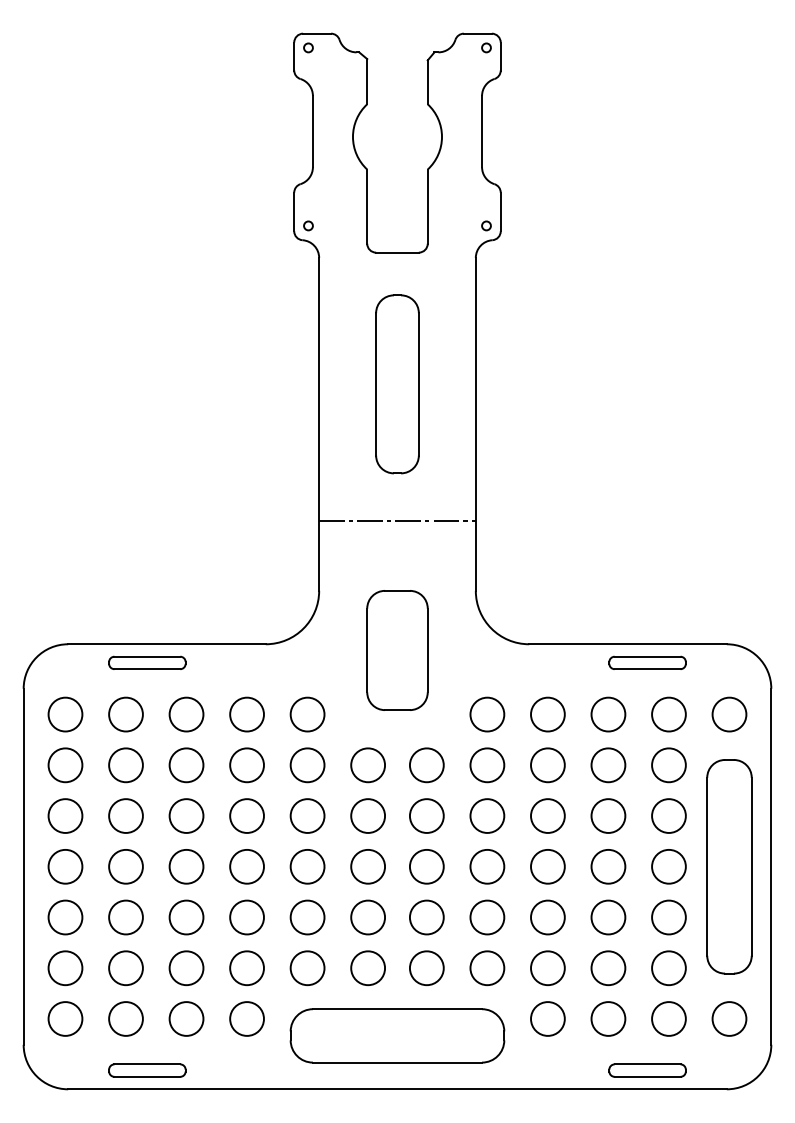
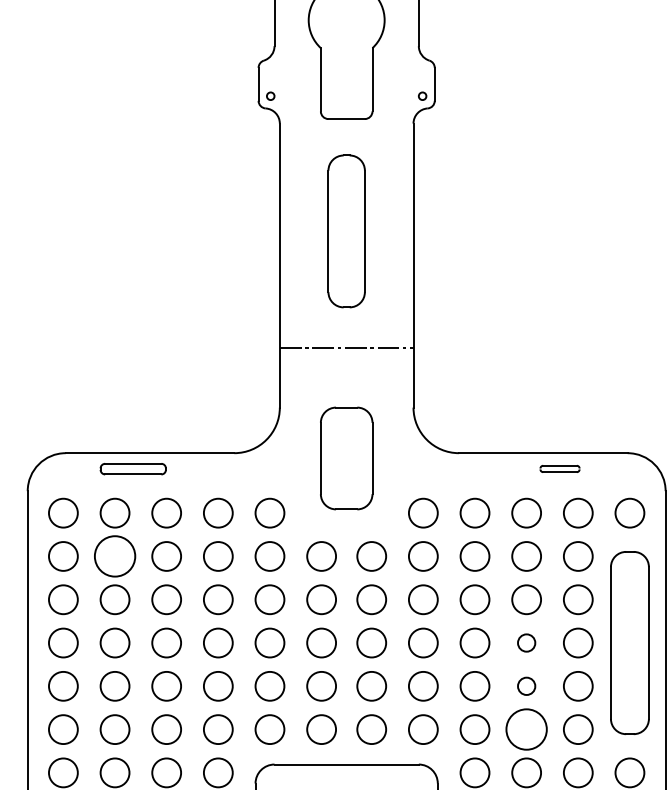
part: (647, 662) -> (559, 468), size x0.6
circle: (125, 765) -> (114, 556), size x1.4
circle: (608, 866) -> (526, 642), size x0.6
circle: (608, 917) -> (526, 686), size x0.6
circle: (608, 968) -> (526, 729), size x1.4

